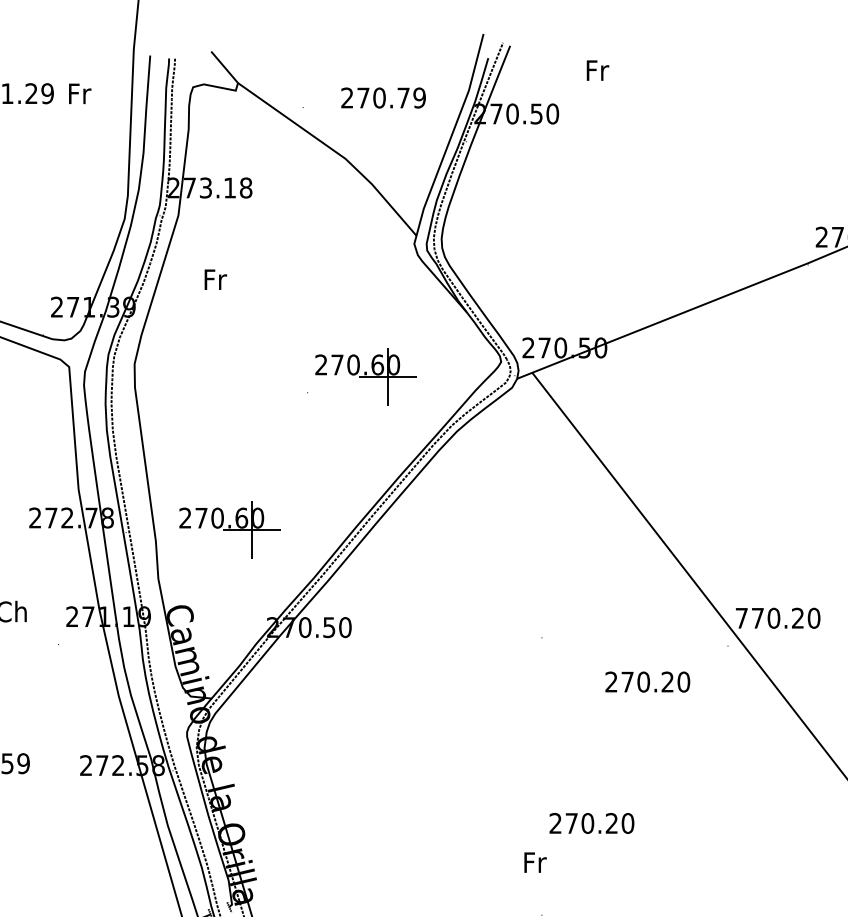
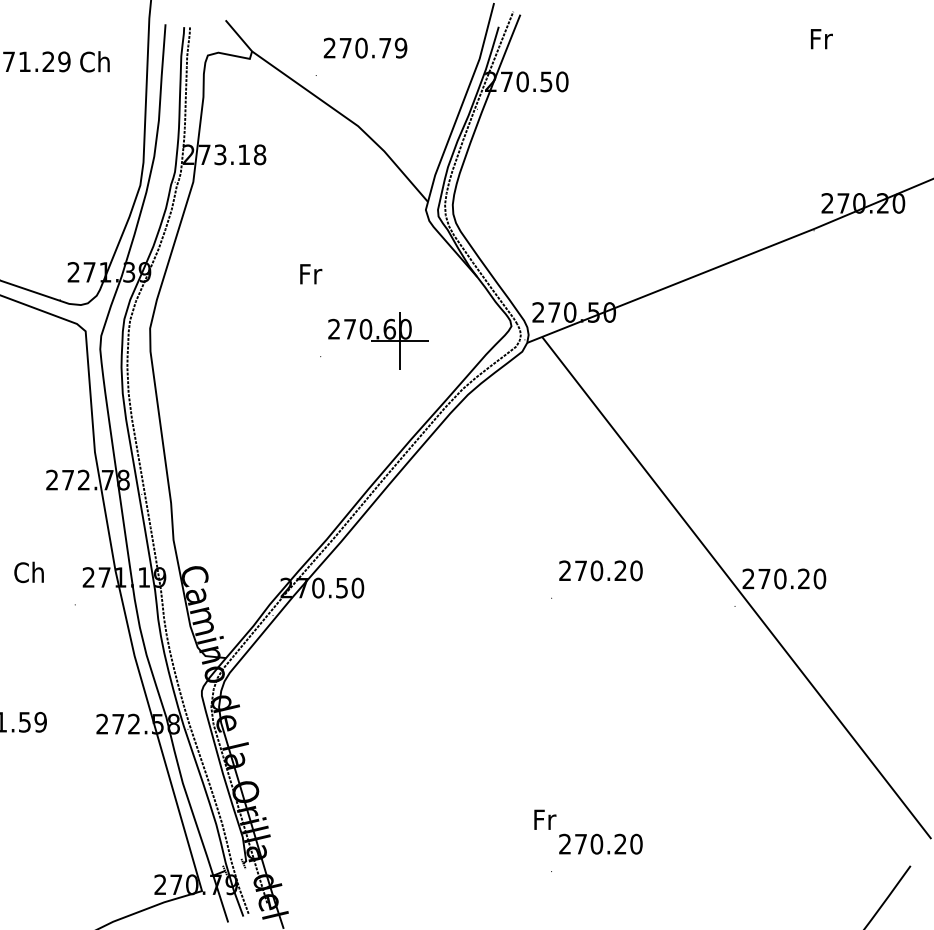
text: (597, 70) -> (821, 39), moved
text: (78, 93) -> (94, 61), Fr -> Ch
text: (383, 97) -> (365, 47), moved
text: (216, 279) -> (311, 274), moved
part: (230, 529) -> (244, 491), removed
text: (741, 617) -> (748, 578), 770.20 -> 270.20
text: (647, 681) -> (600, 570), moved
text: (591, 822) -> (600, 843), moved

